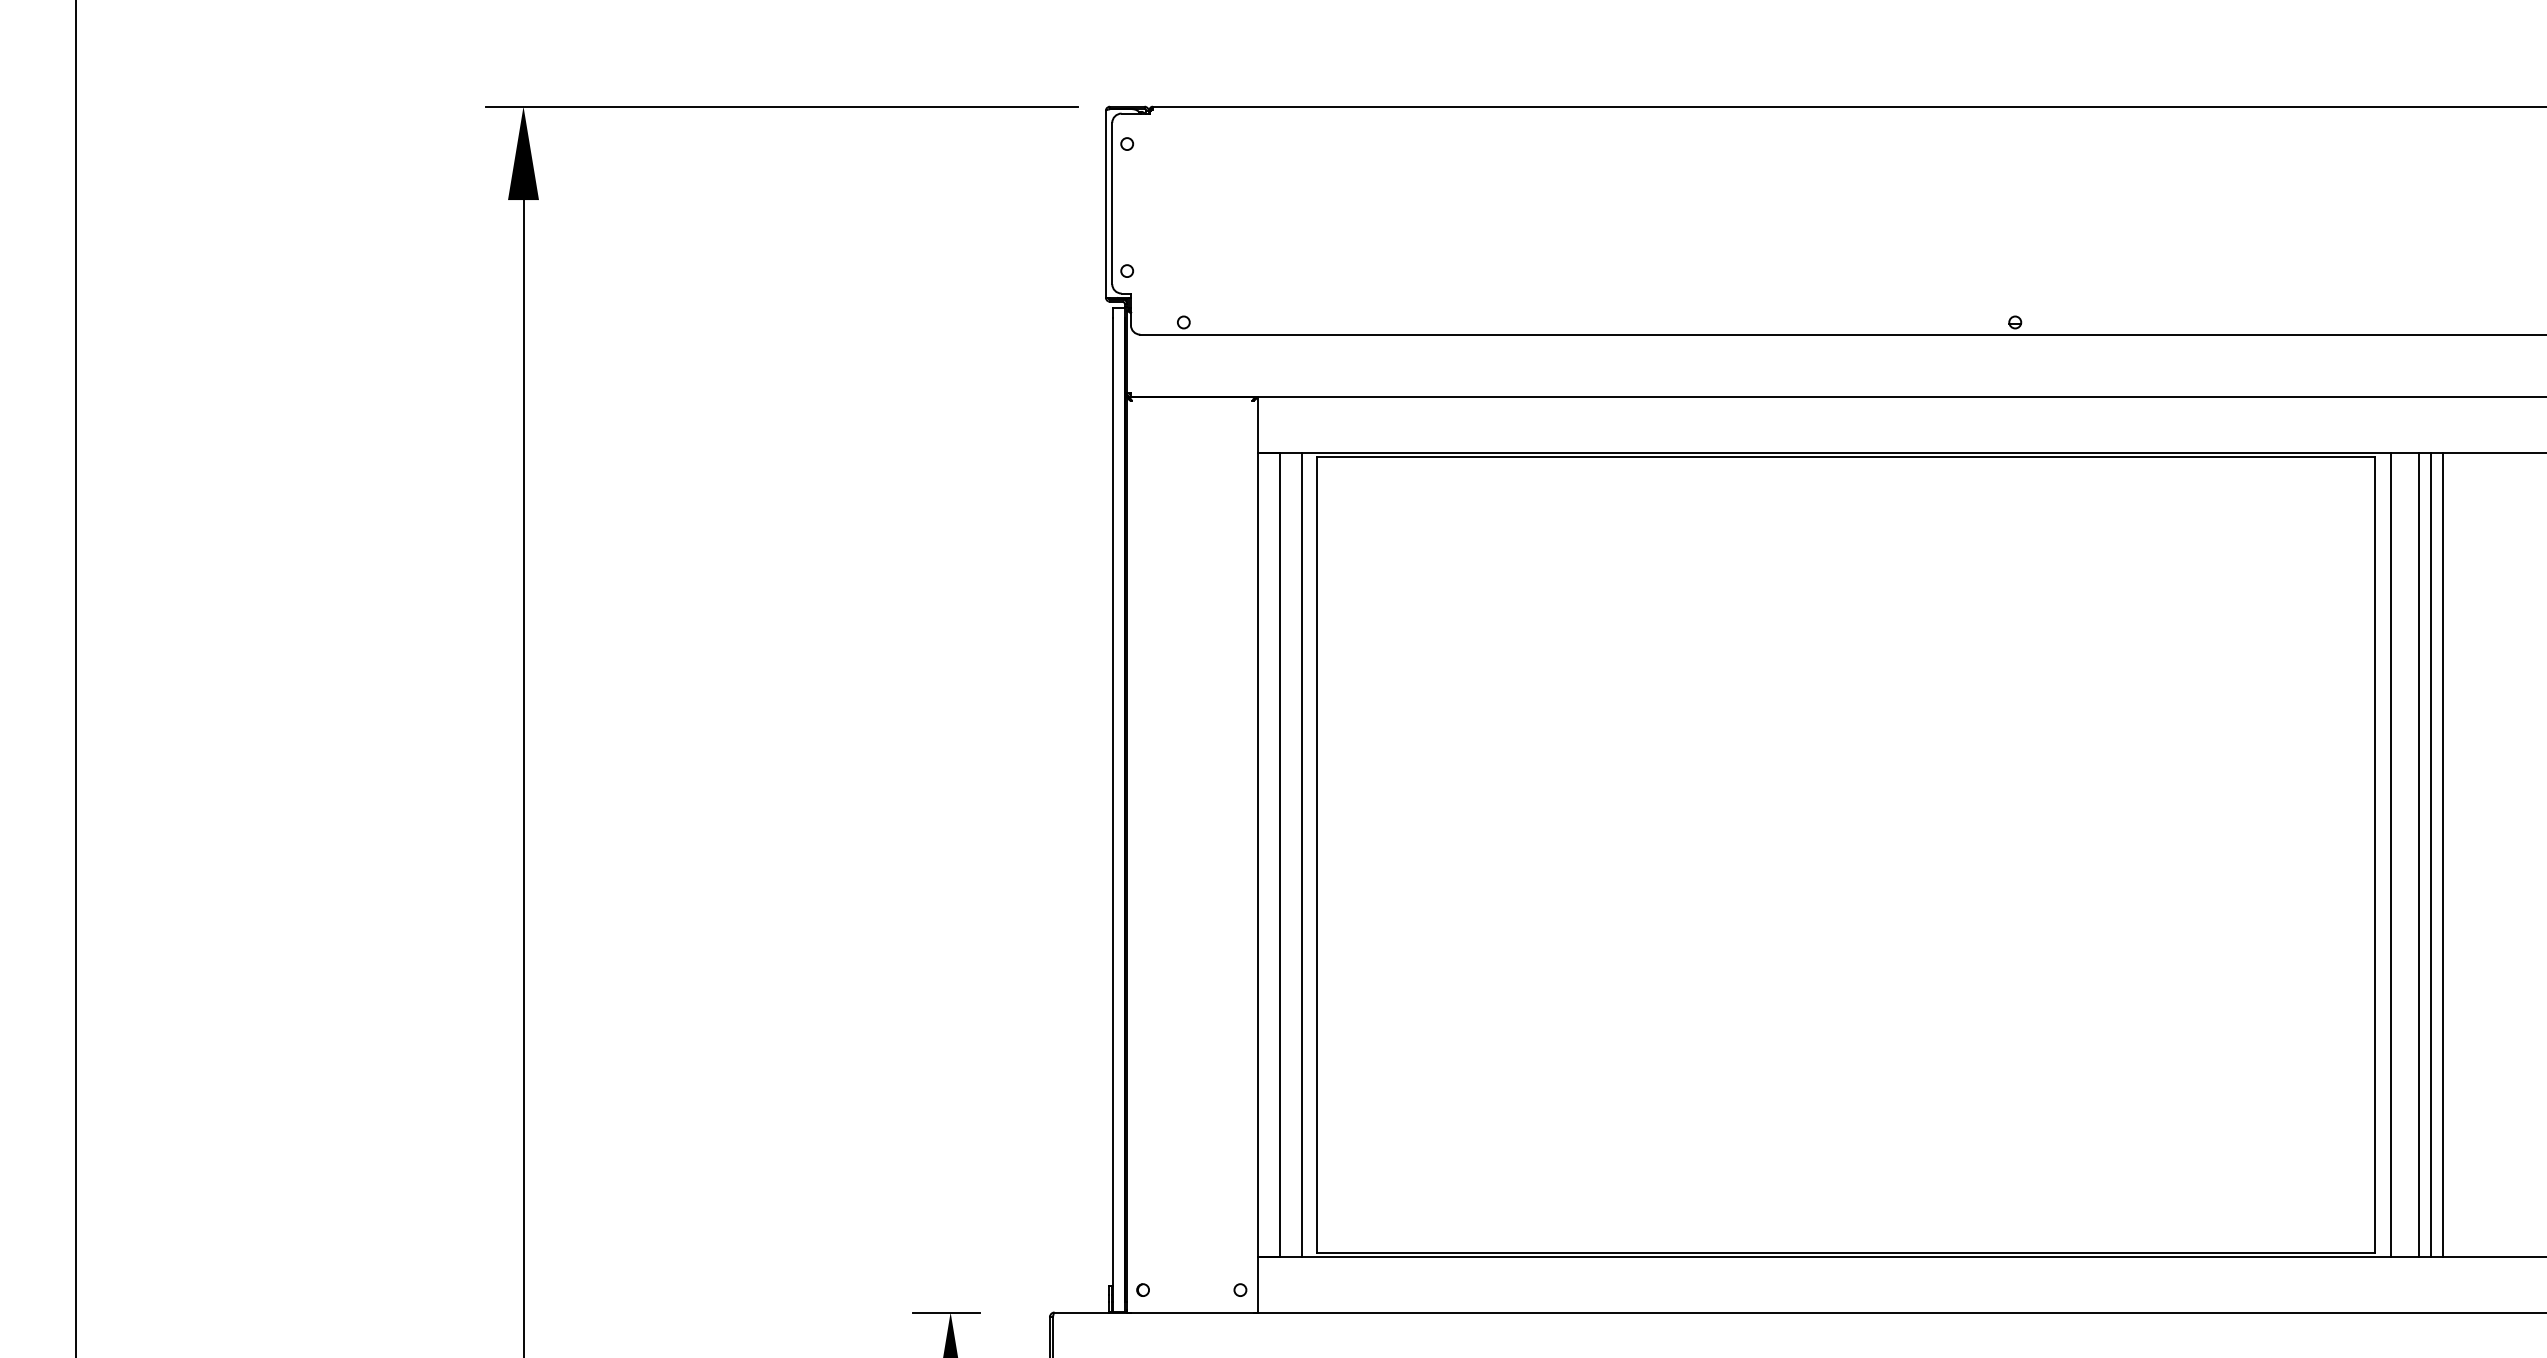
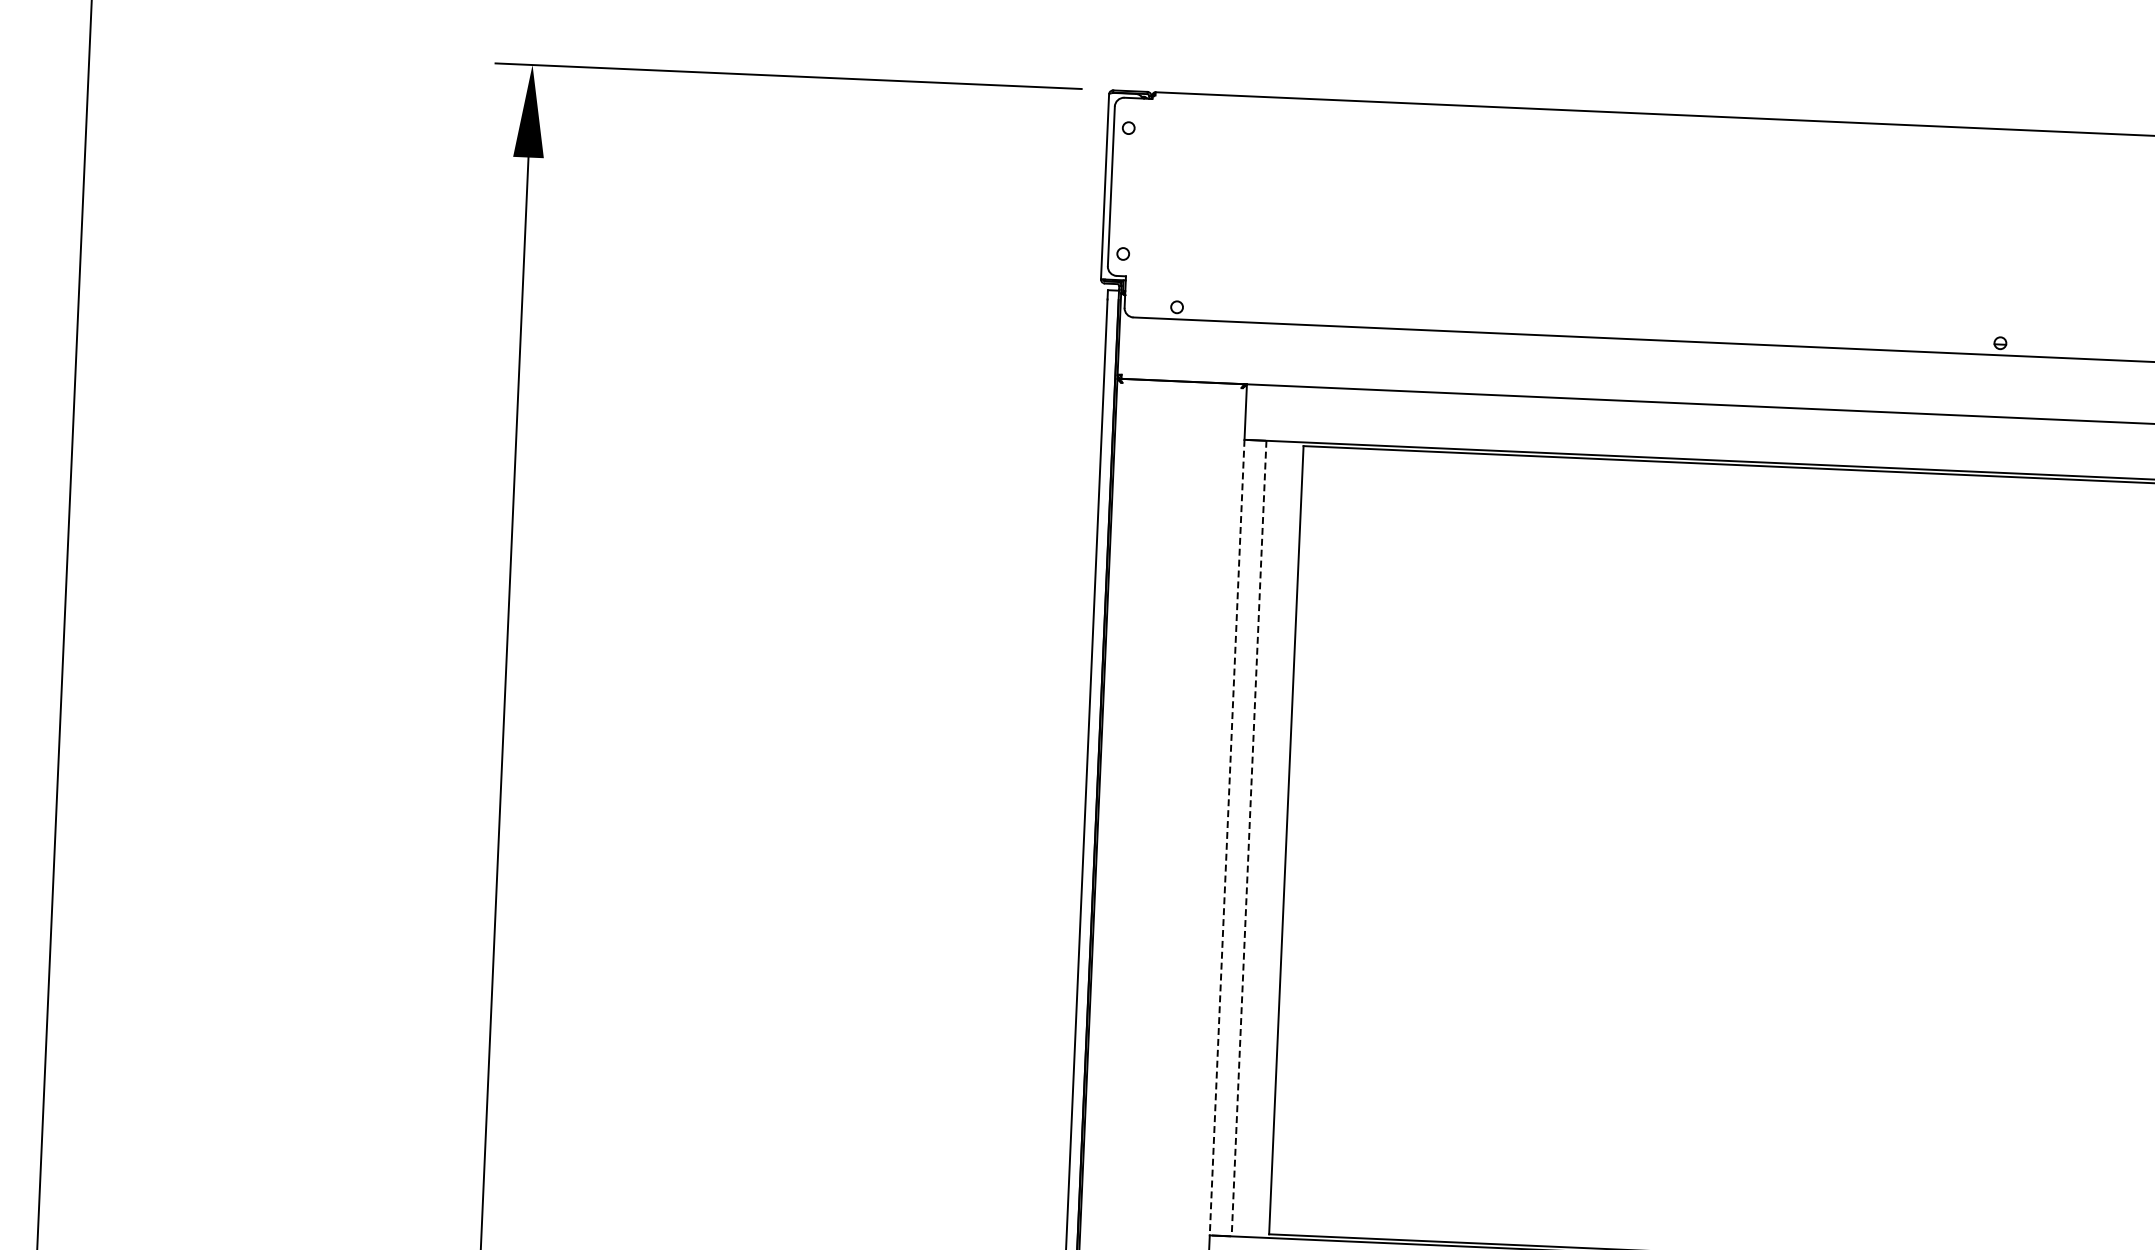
line: (1257, 854) -> (1227, 837), solid -> dashed
line: (1279, 854) -> (1248, 838), solid -> dashed
line: (1301, 854) -> (1270, 839), removed

